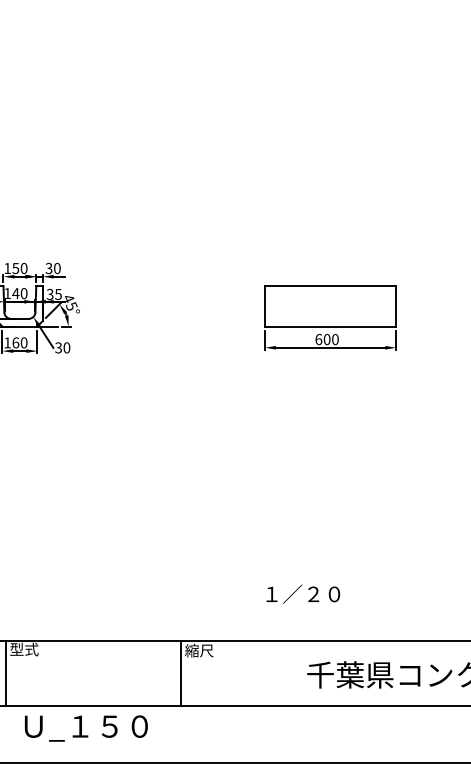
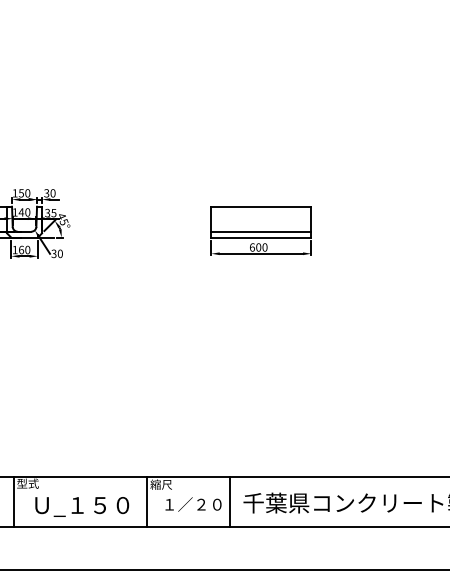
line: (330, 318) -> (261, 231), added
text: (303, 594) -> (193, 504), moved
line: (290, 674) -> (230, 502), added
text: (86, 727) -> (82, 506), moved

